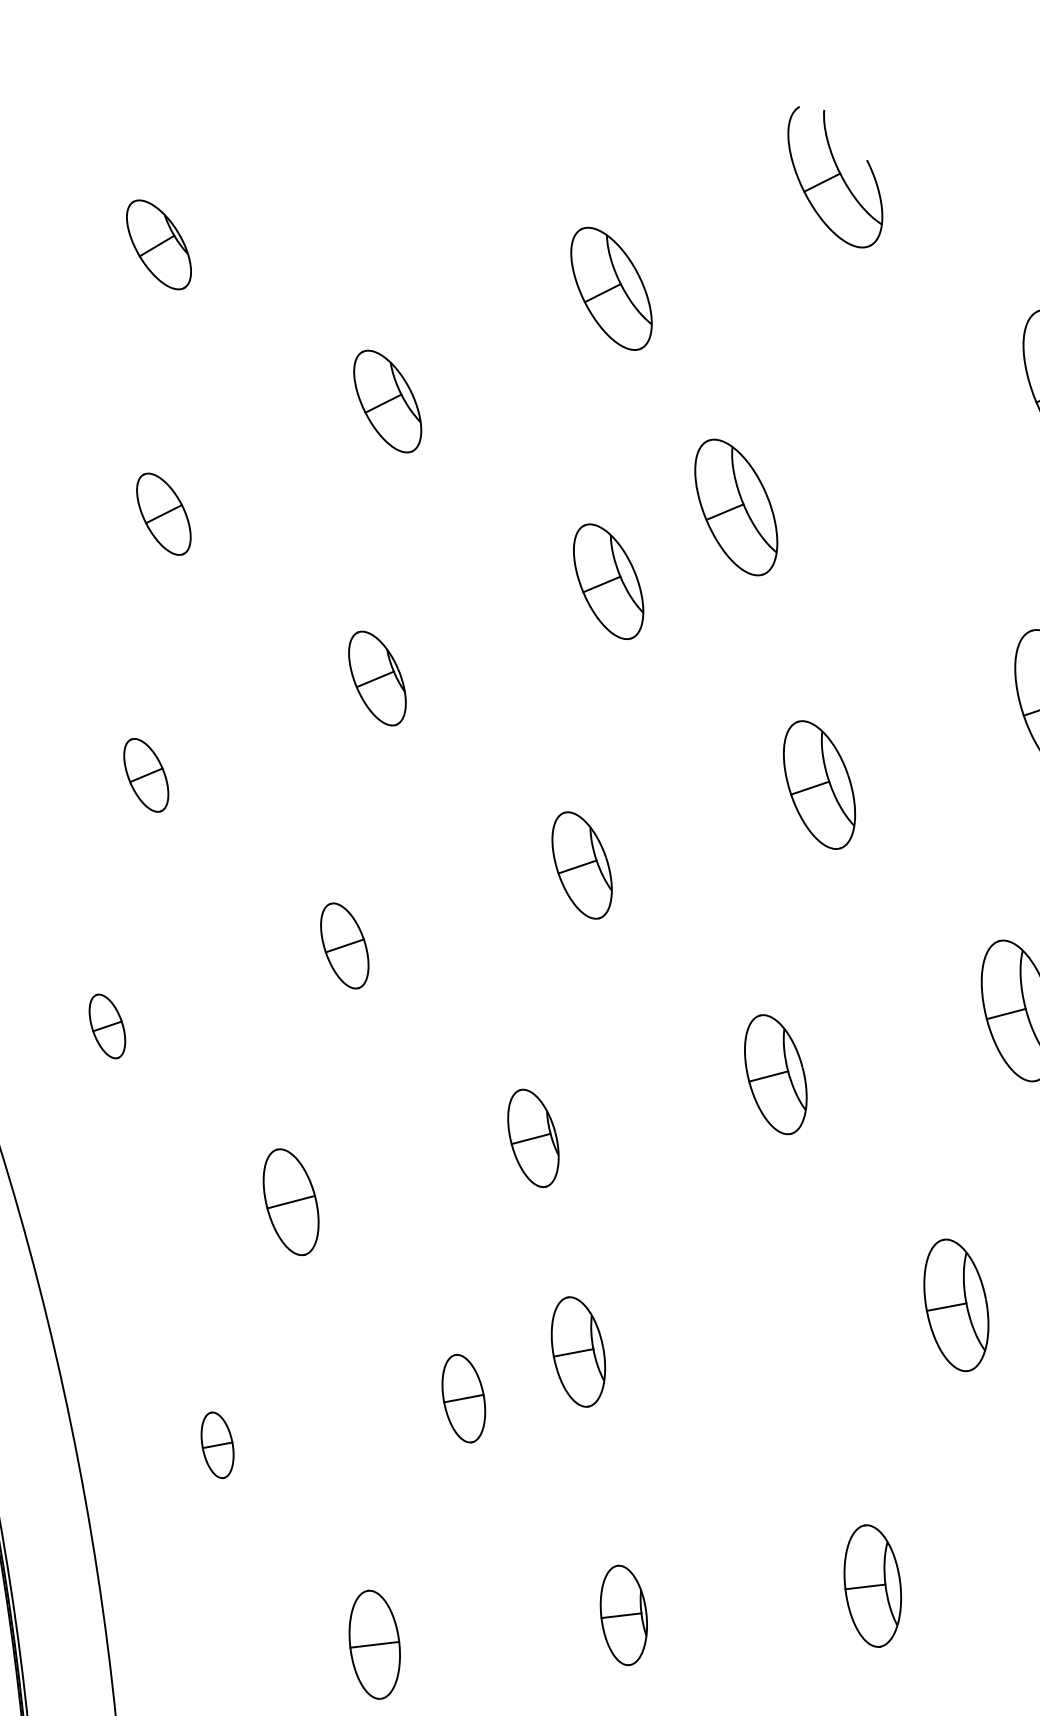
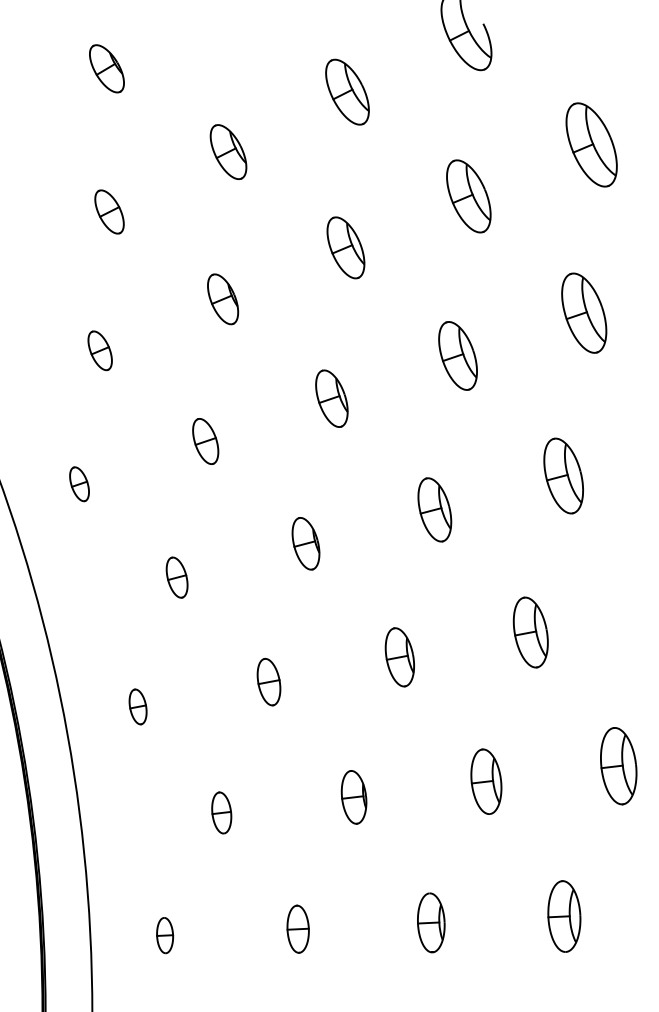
part: (735, 507) -> (468, 196), moved
part: (289, 1201) -> (176, 577), size x0.71
part: (577, 1352) -> (399, 657), moved
part: (374, 1643) -> (221, 812), size x0.71

